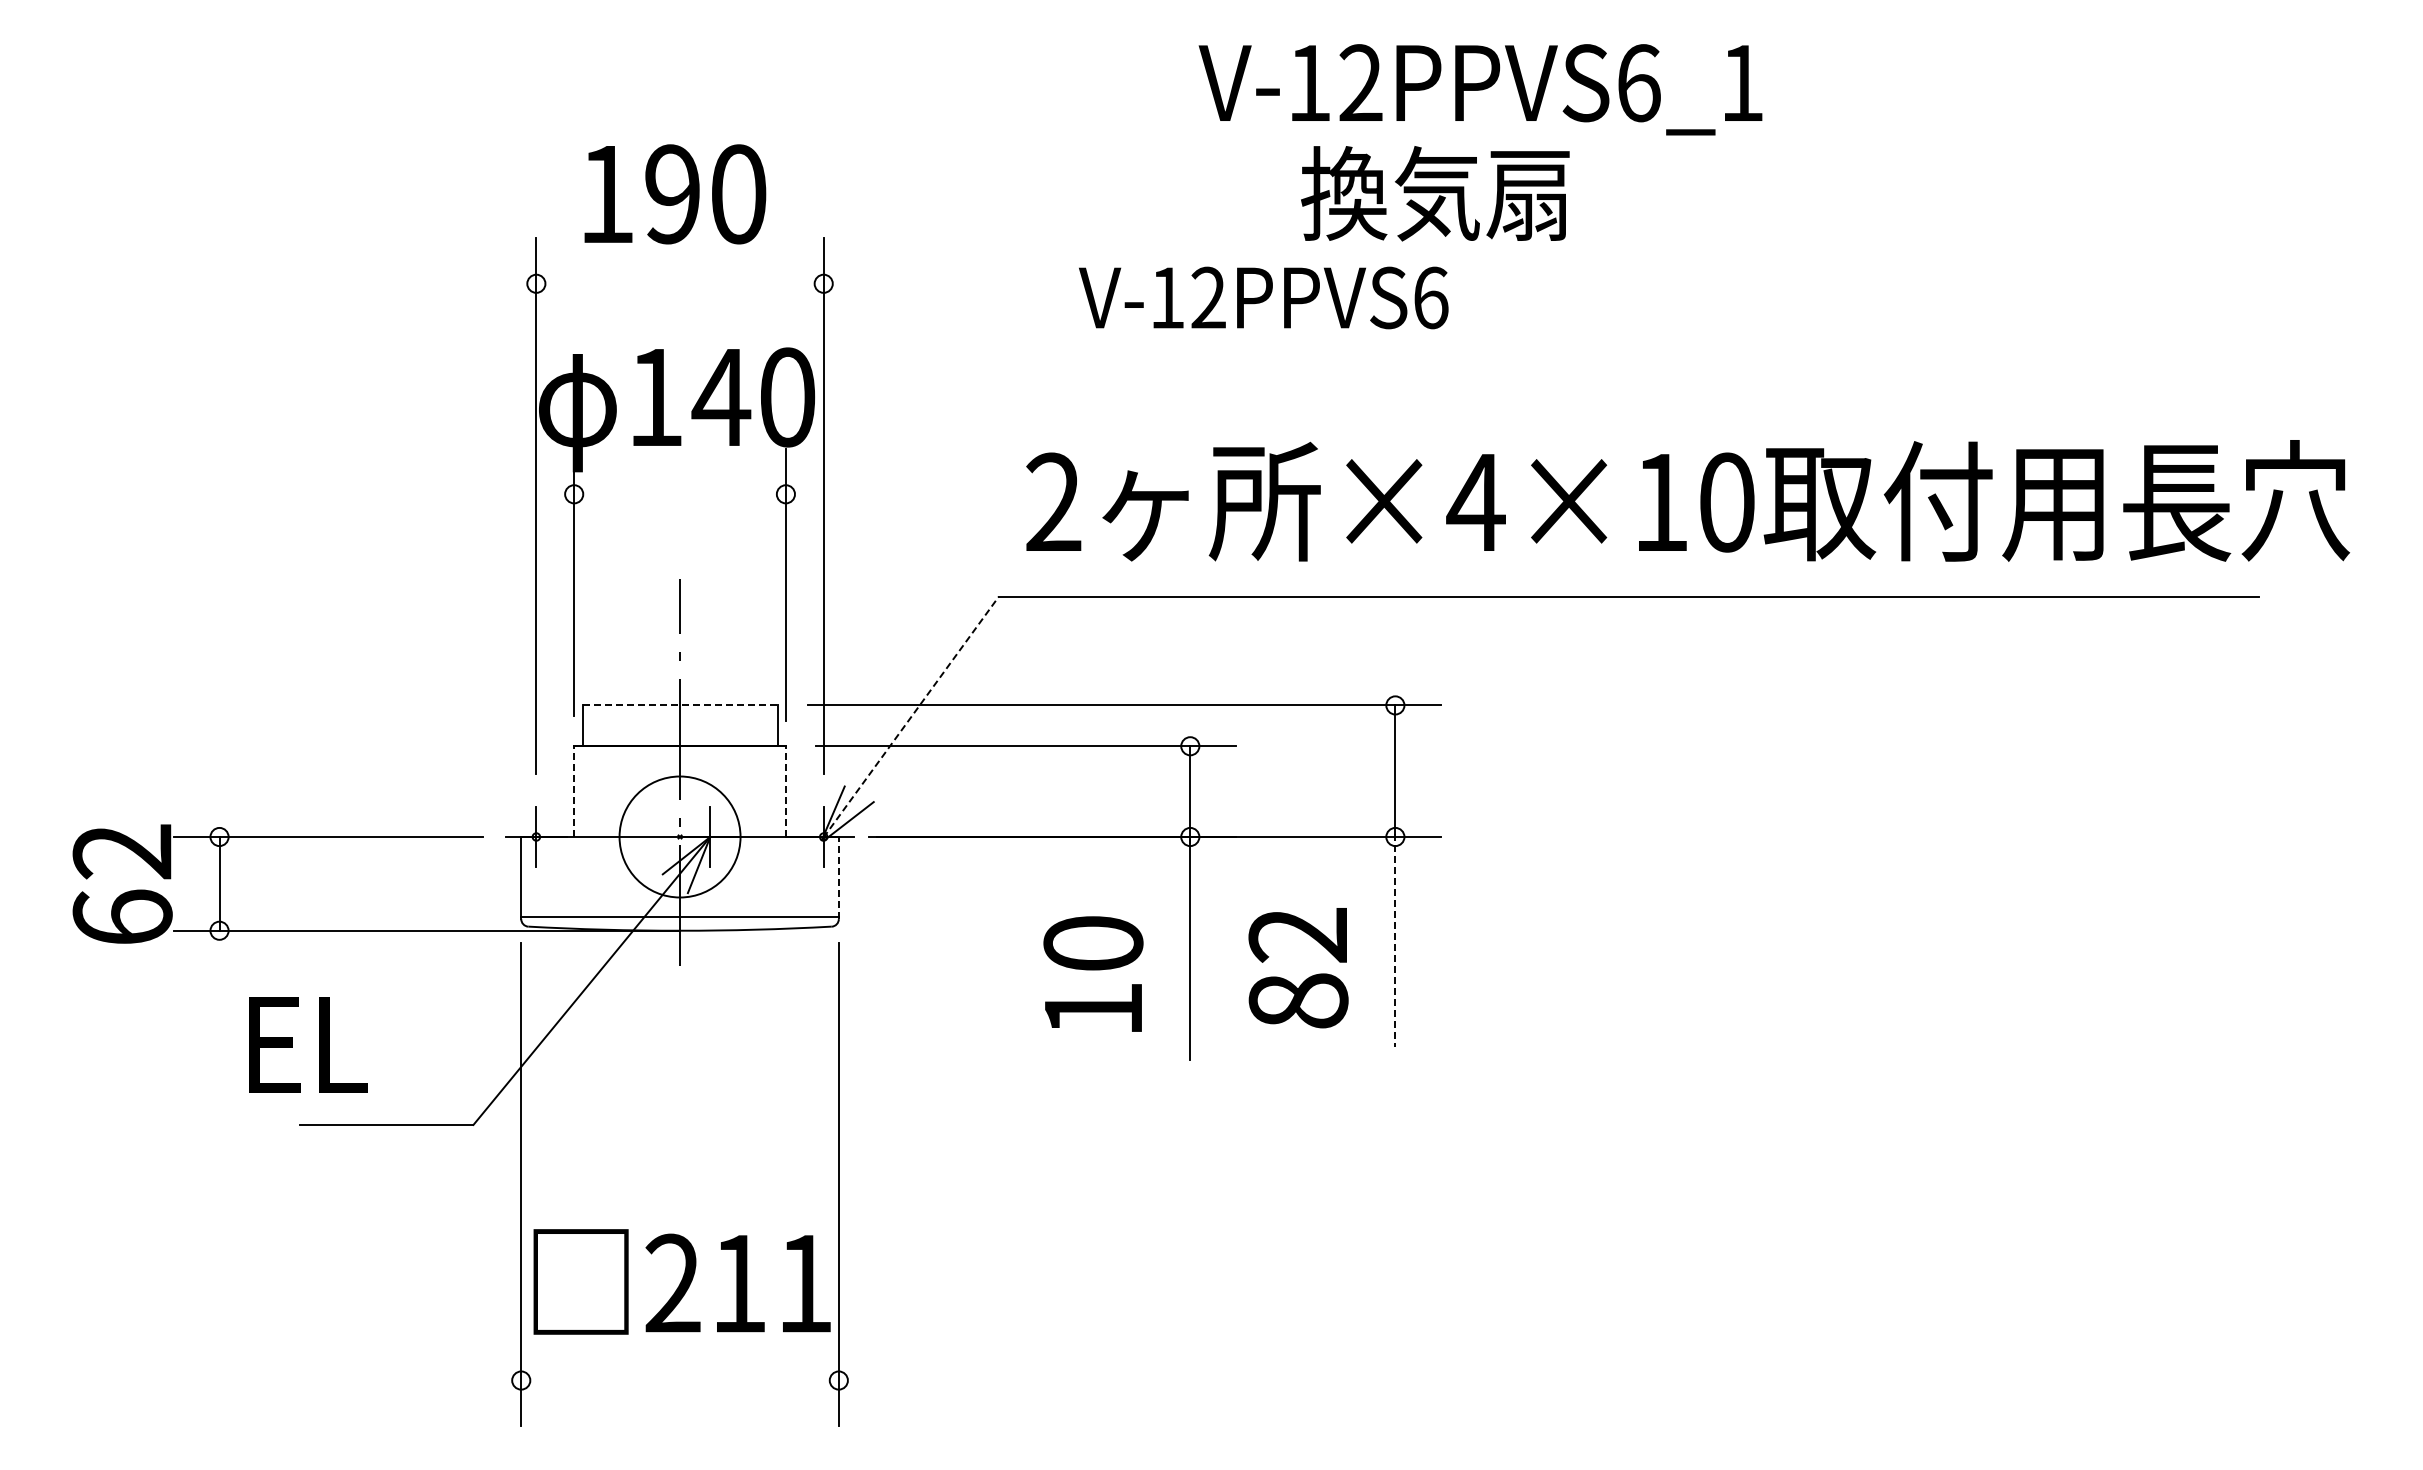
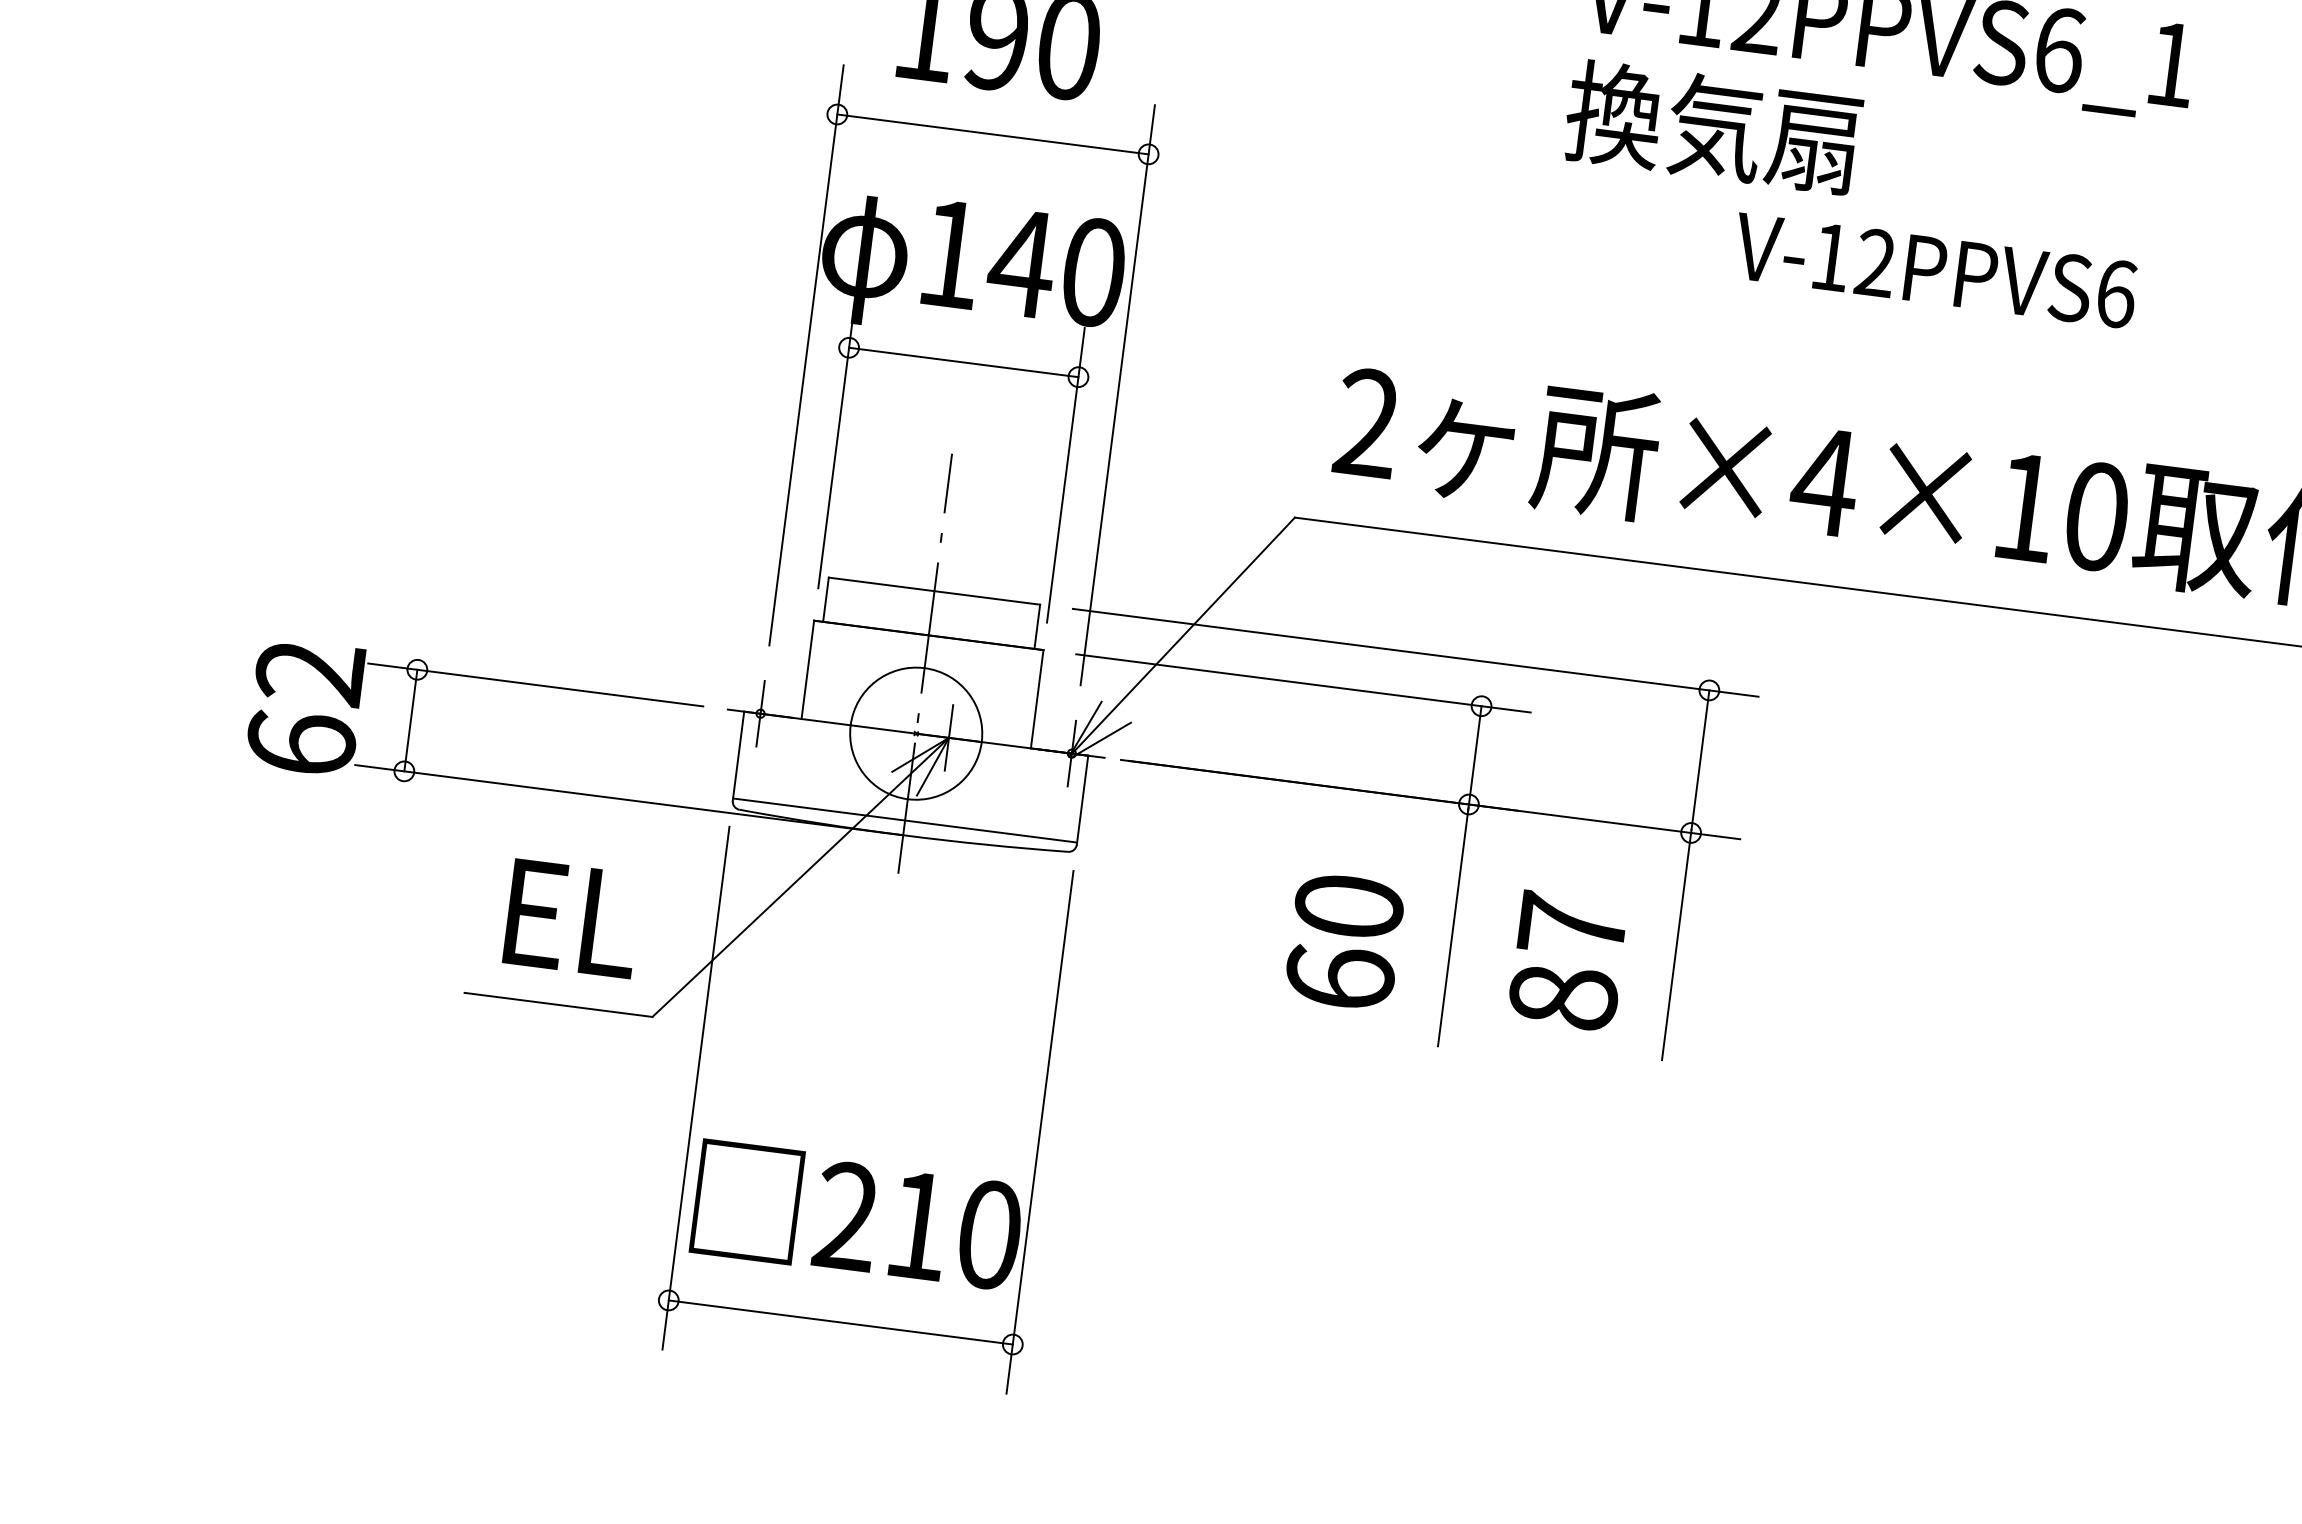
text: (1435, 193) -> (1713, 127), moved
line: (679, 283) -> (992, 134), added
text: (1263, 297) -> (1935, 270), moved
line: (679, 494) -> (963, 362), added
line: (680, 705) -> (934, 591), dashed -> solid
line: (911, 716) -> (1183, 635), dashed -> solid
line: (574, 791) -> (808, 669), dashed -> solid
line: (785, 791) -> (1036, 699), dashed -> solid
line: (838, 877) -> (1082, 799), dashed -> solid
text: (1297, 934) -> (1571, 924), 82 -> 87
line: (1395, 940) -> (1676, 945), dashed -> solid
text: (1093, 1008) -> (1340, 976), 10 -> 60
text: (308, 1044) -> (572, 918), moved
text: (805, 1283) -> (990, 1234), 211 -> 210
line: (679, 1380) -> (840, 1322), added

